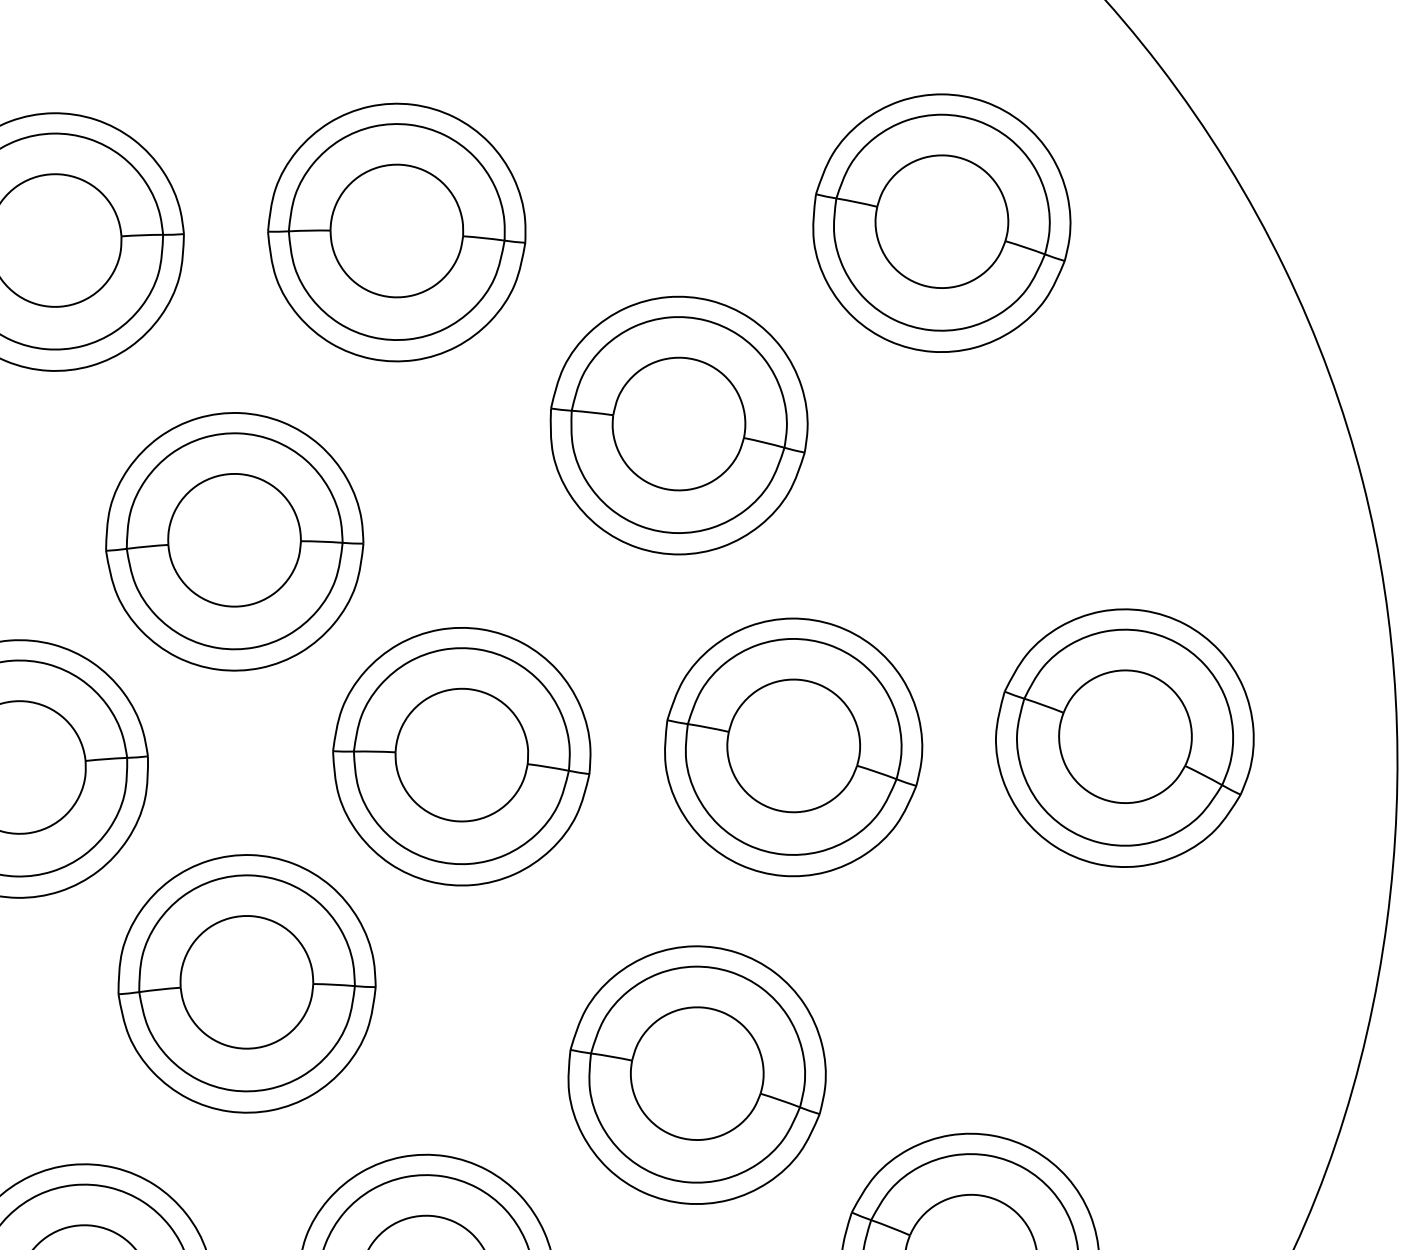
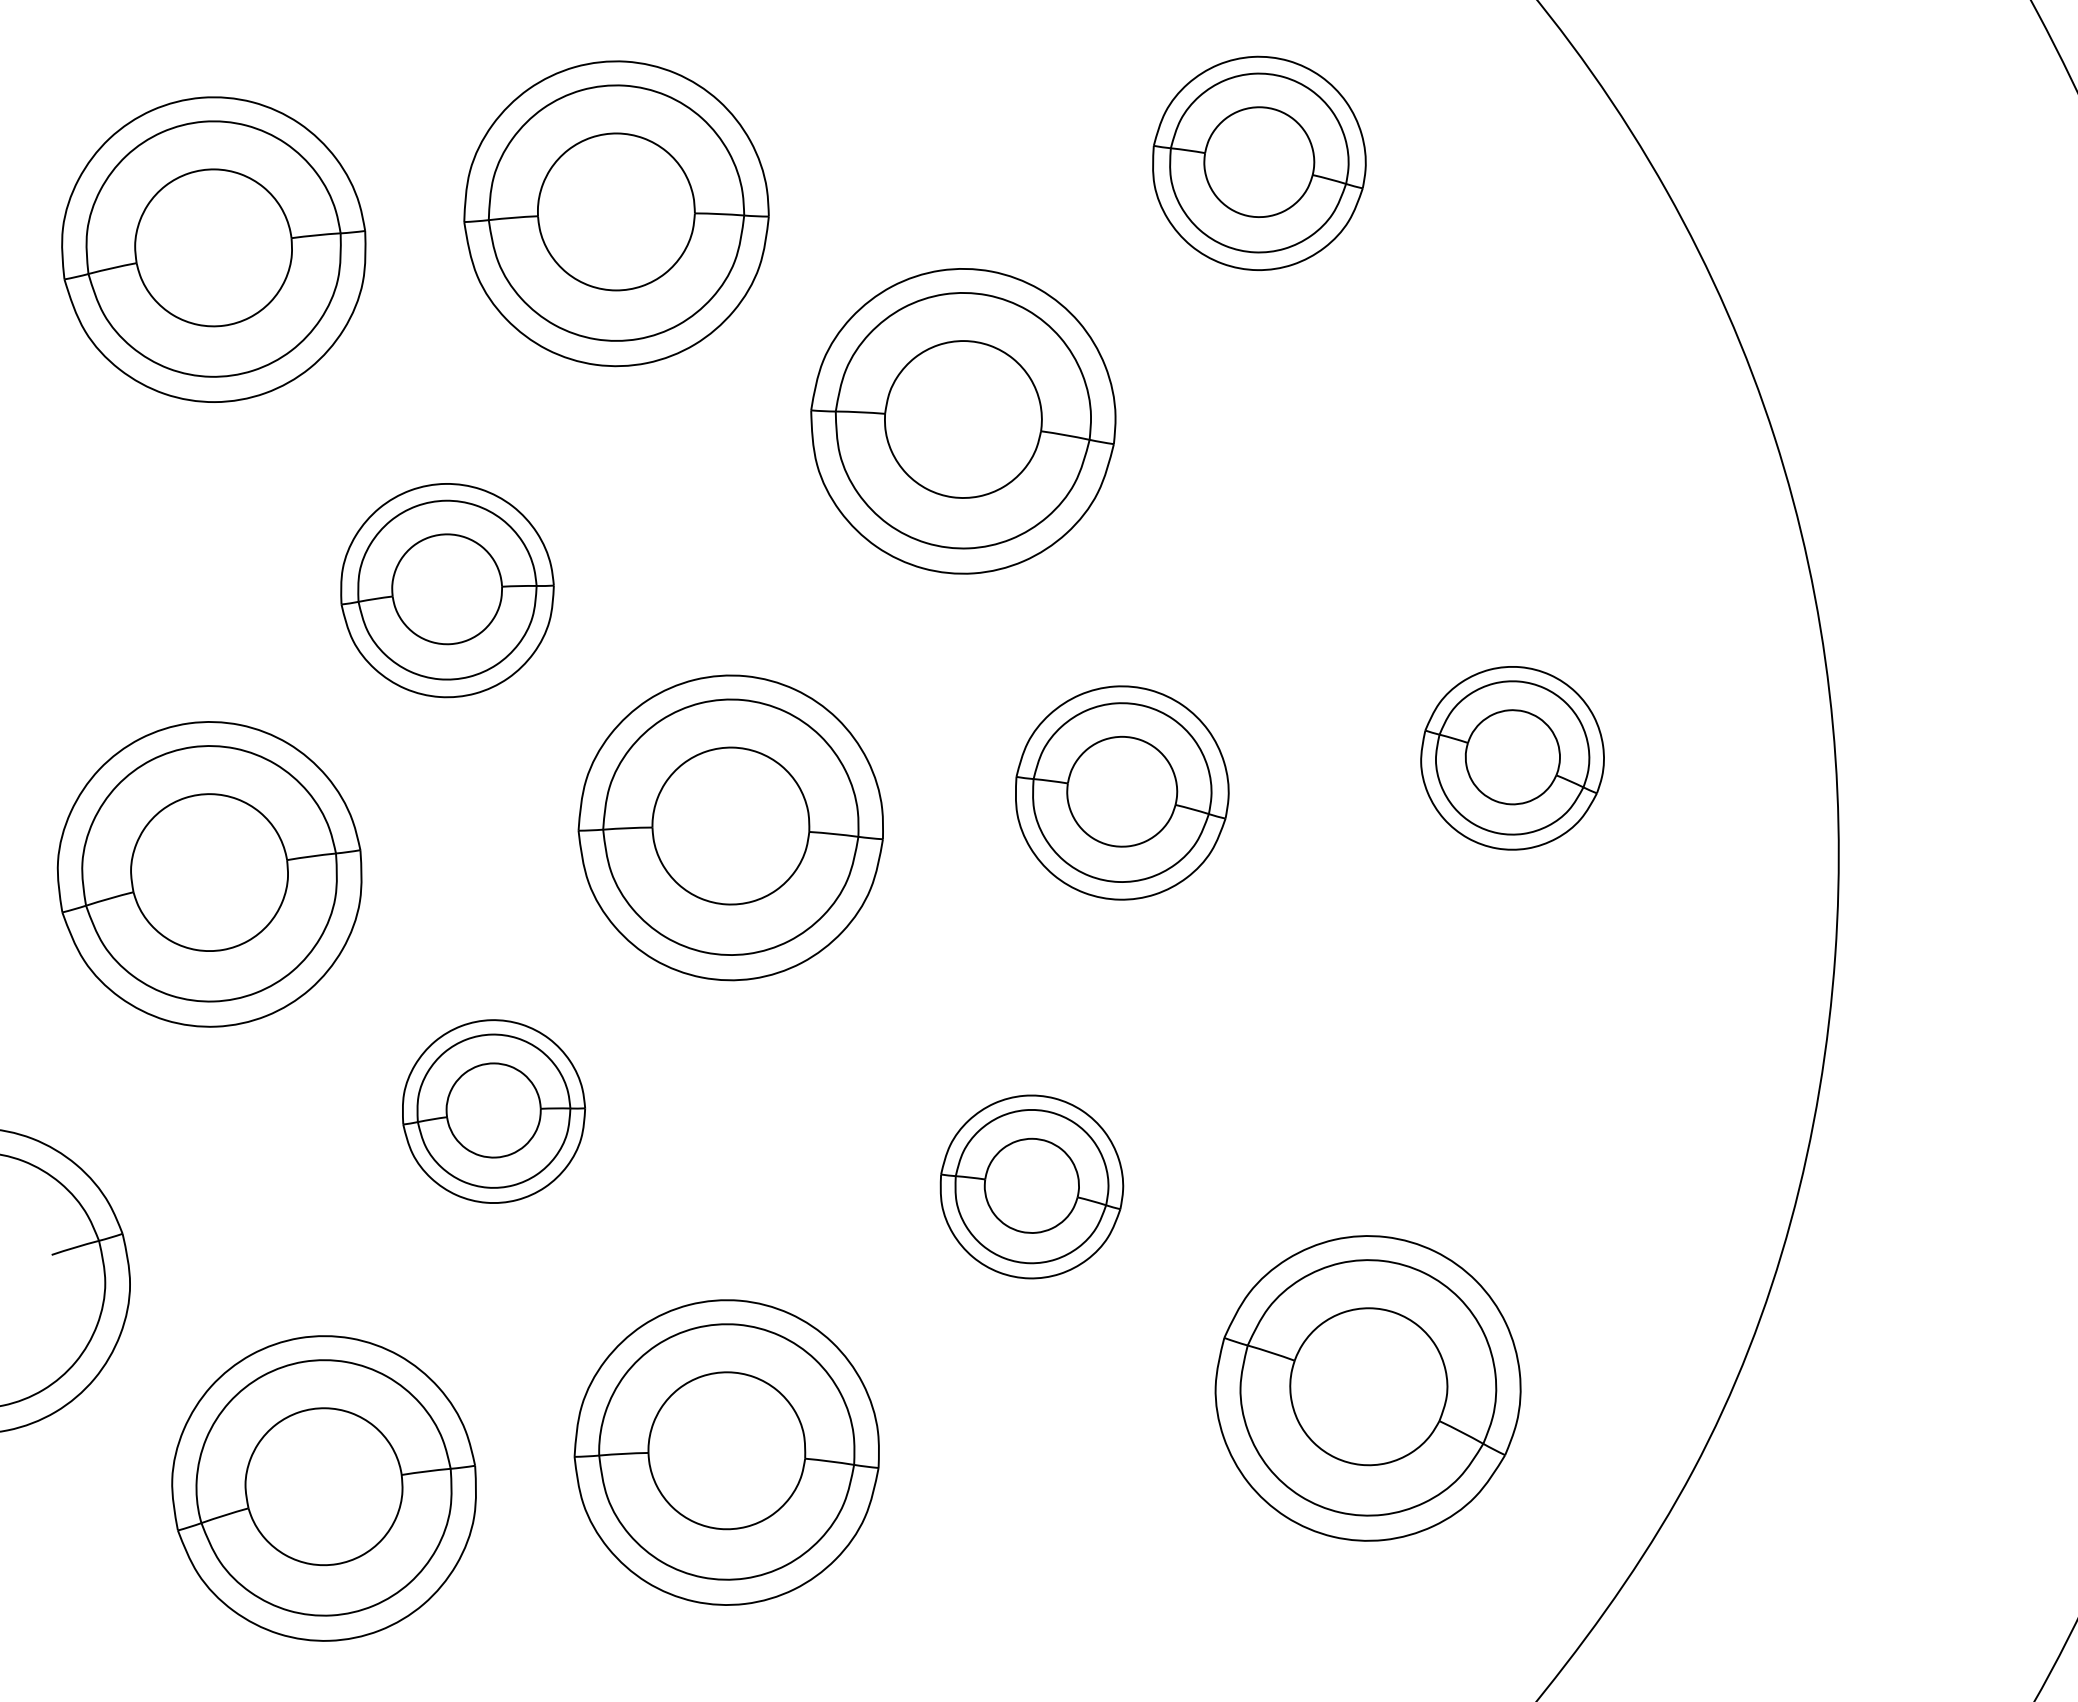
part: (942, 223) -> (1259, 163), size x0.7
part: (234, 541) -> (447, 590), size x0.7
part: (1124, 738) -> (1512, 758), size x0.6
part: (794, 747) -> (1122, 792), size x0.7
part: (246, 983) -> (493, 1111), size x0.6
part: (696, 1074) -> (1031, 1186), size x0.6

